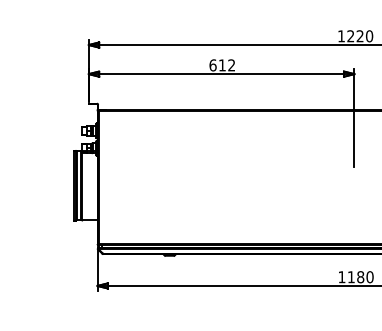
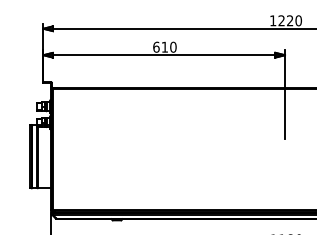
text: (231, 65) -> (173, 47), 612 -> 610

